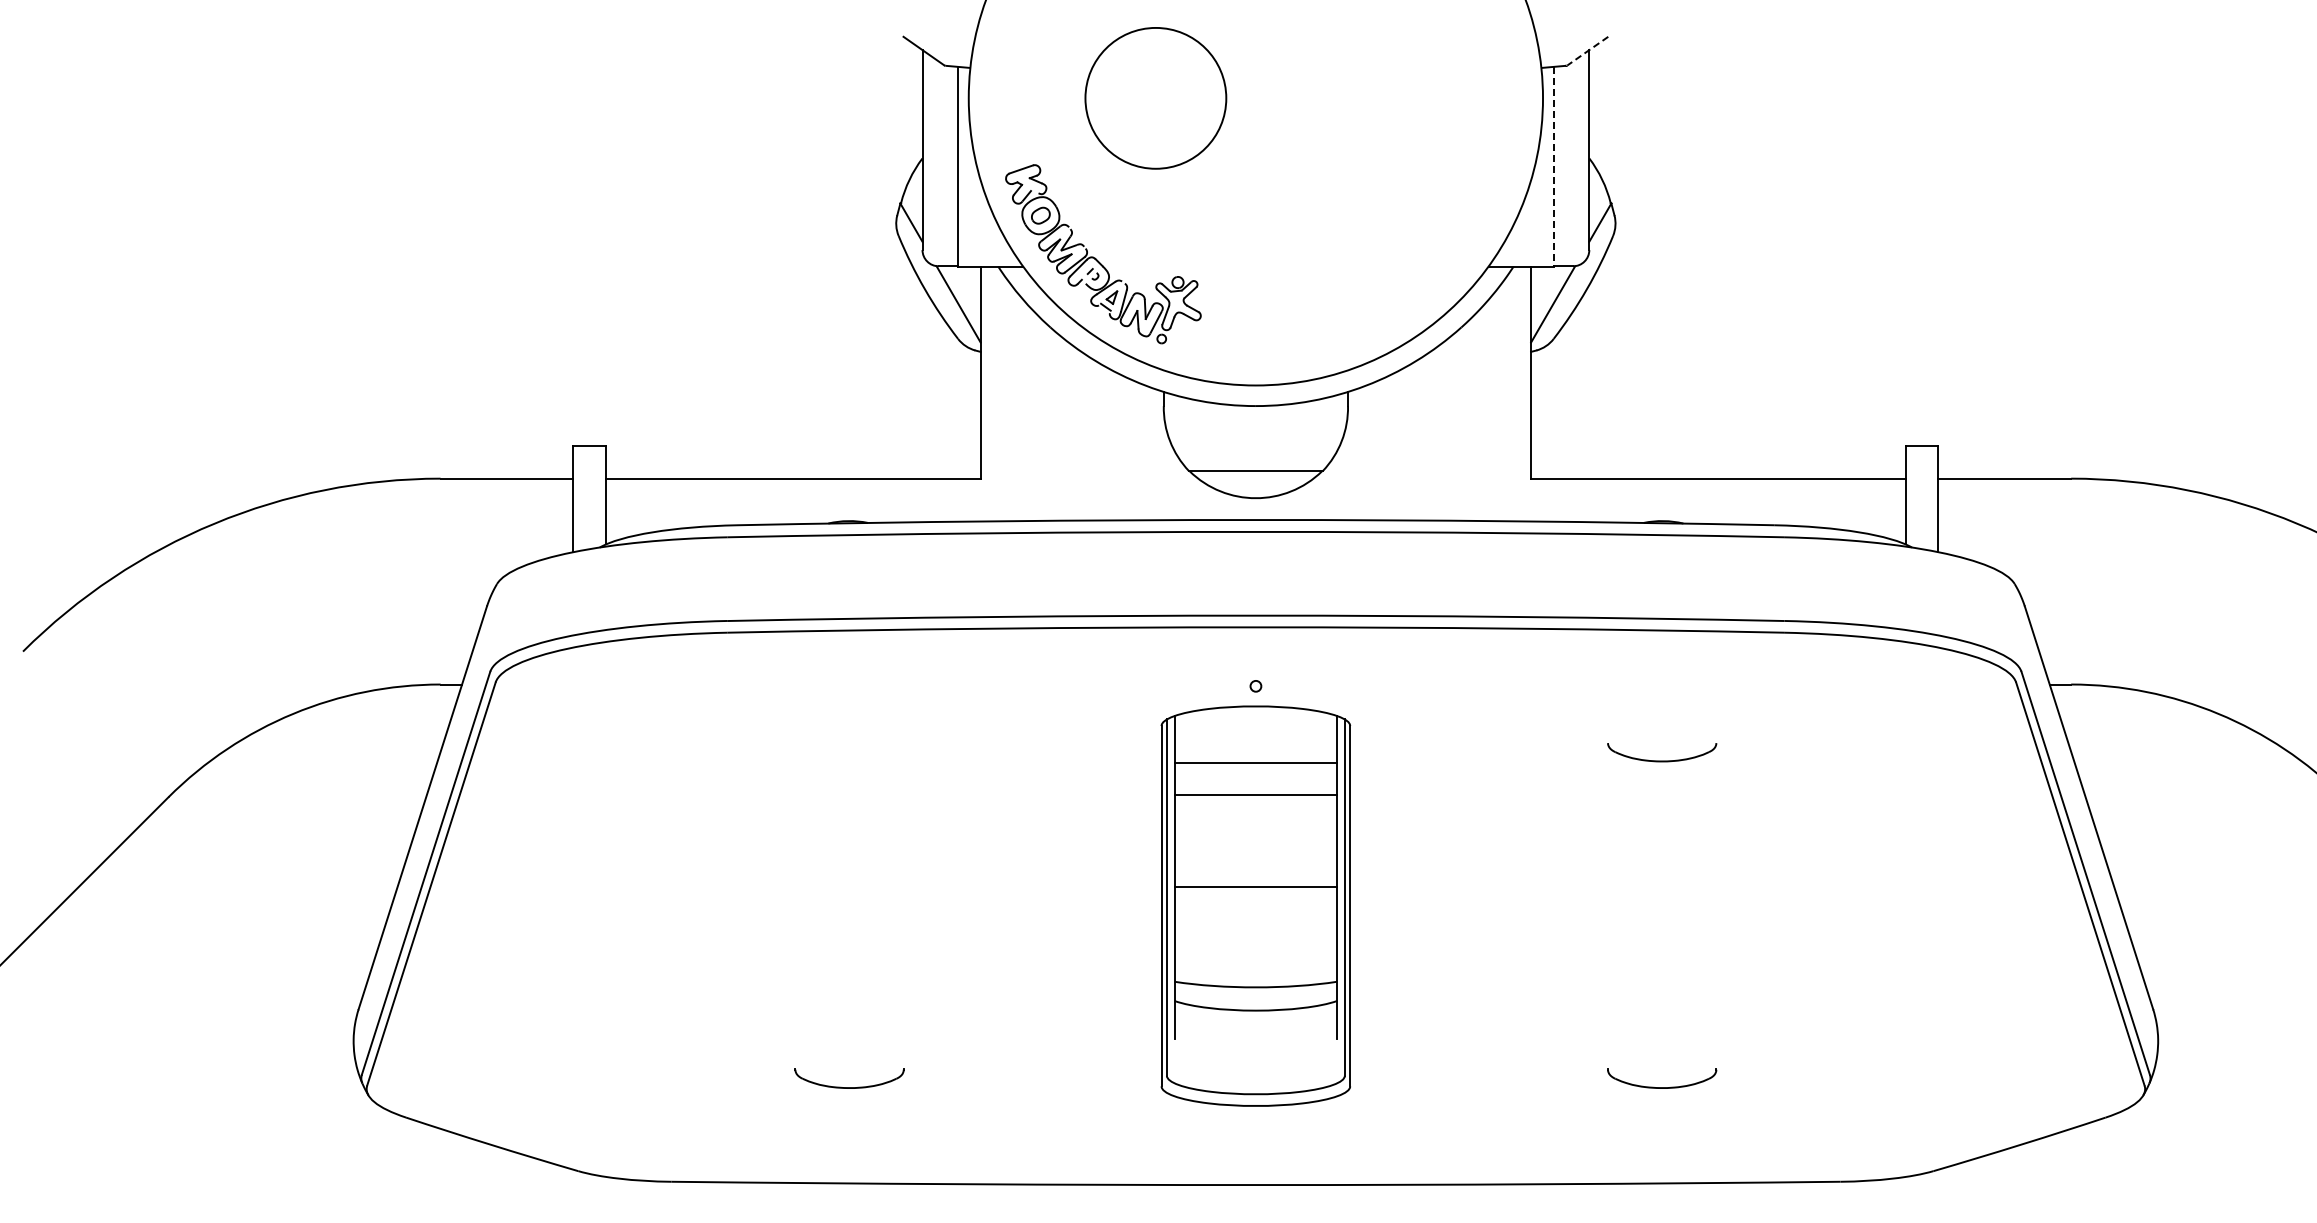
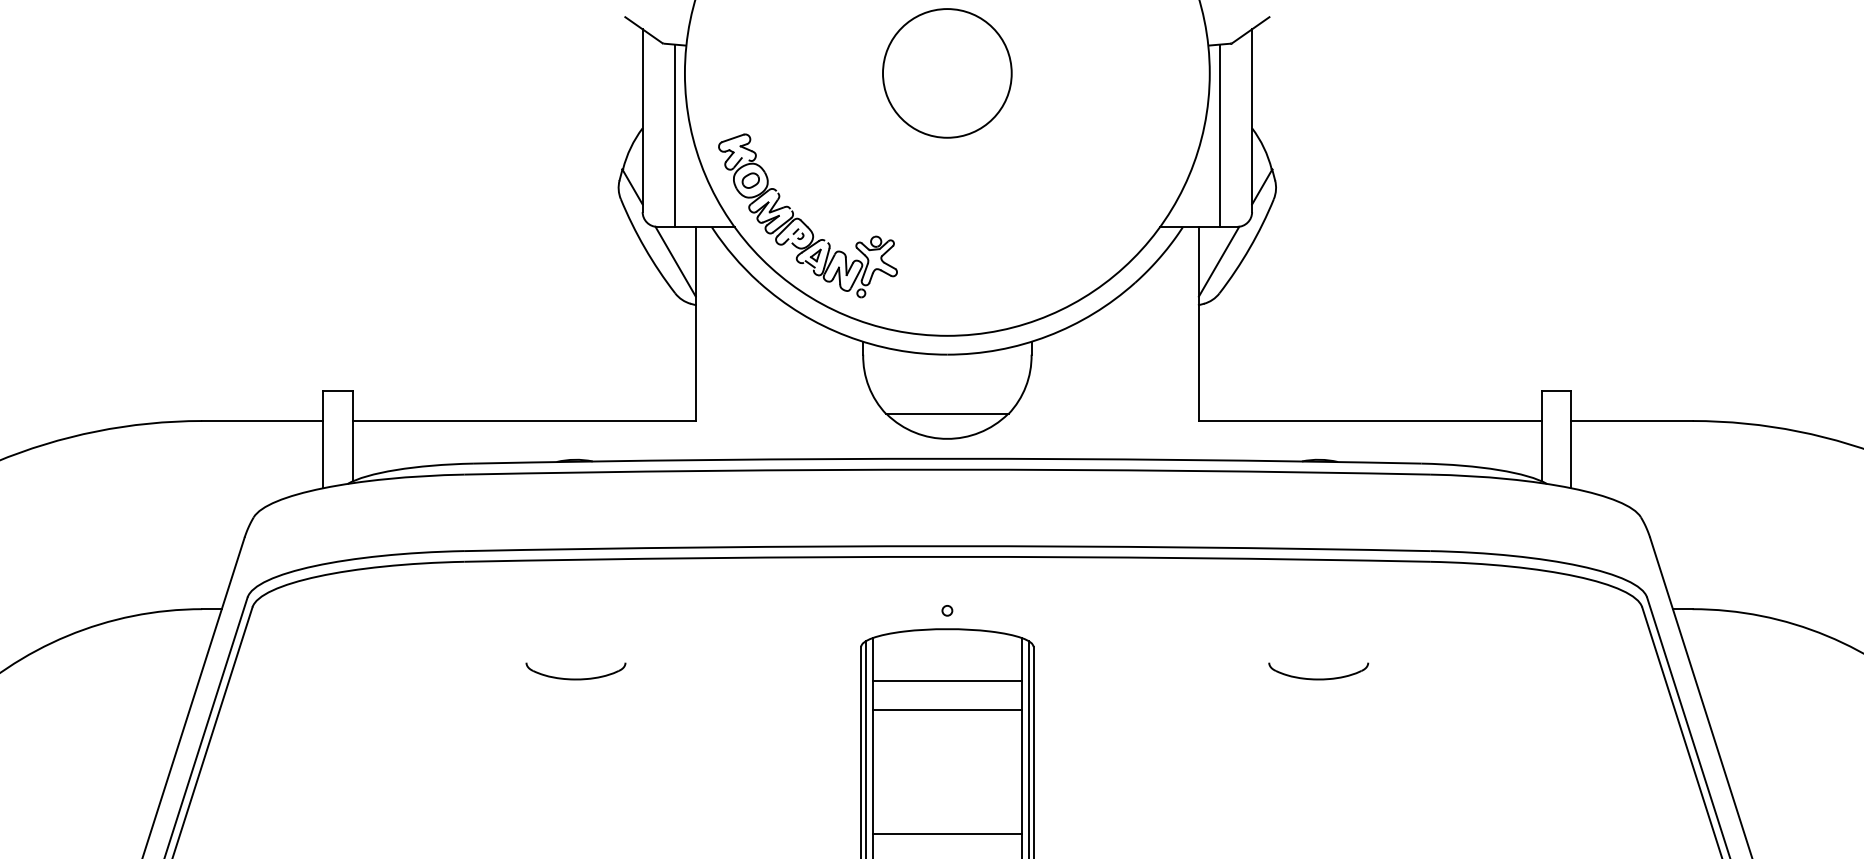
line: (1587, 51) -> (1250, 30), dashed -> solid
circle: (1155, 98) -> (947, 73), moved
line: (1554, 166) -> (1220, 135), dashed -> solid
part: (849, 760) -> (575, 678), added
line: (1255, 887) -> (947, 833), moved

